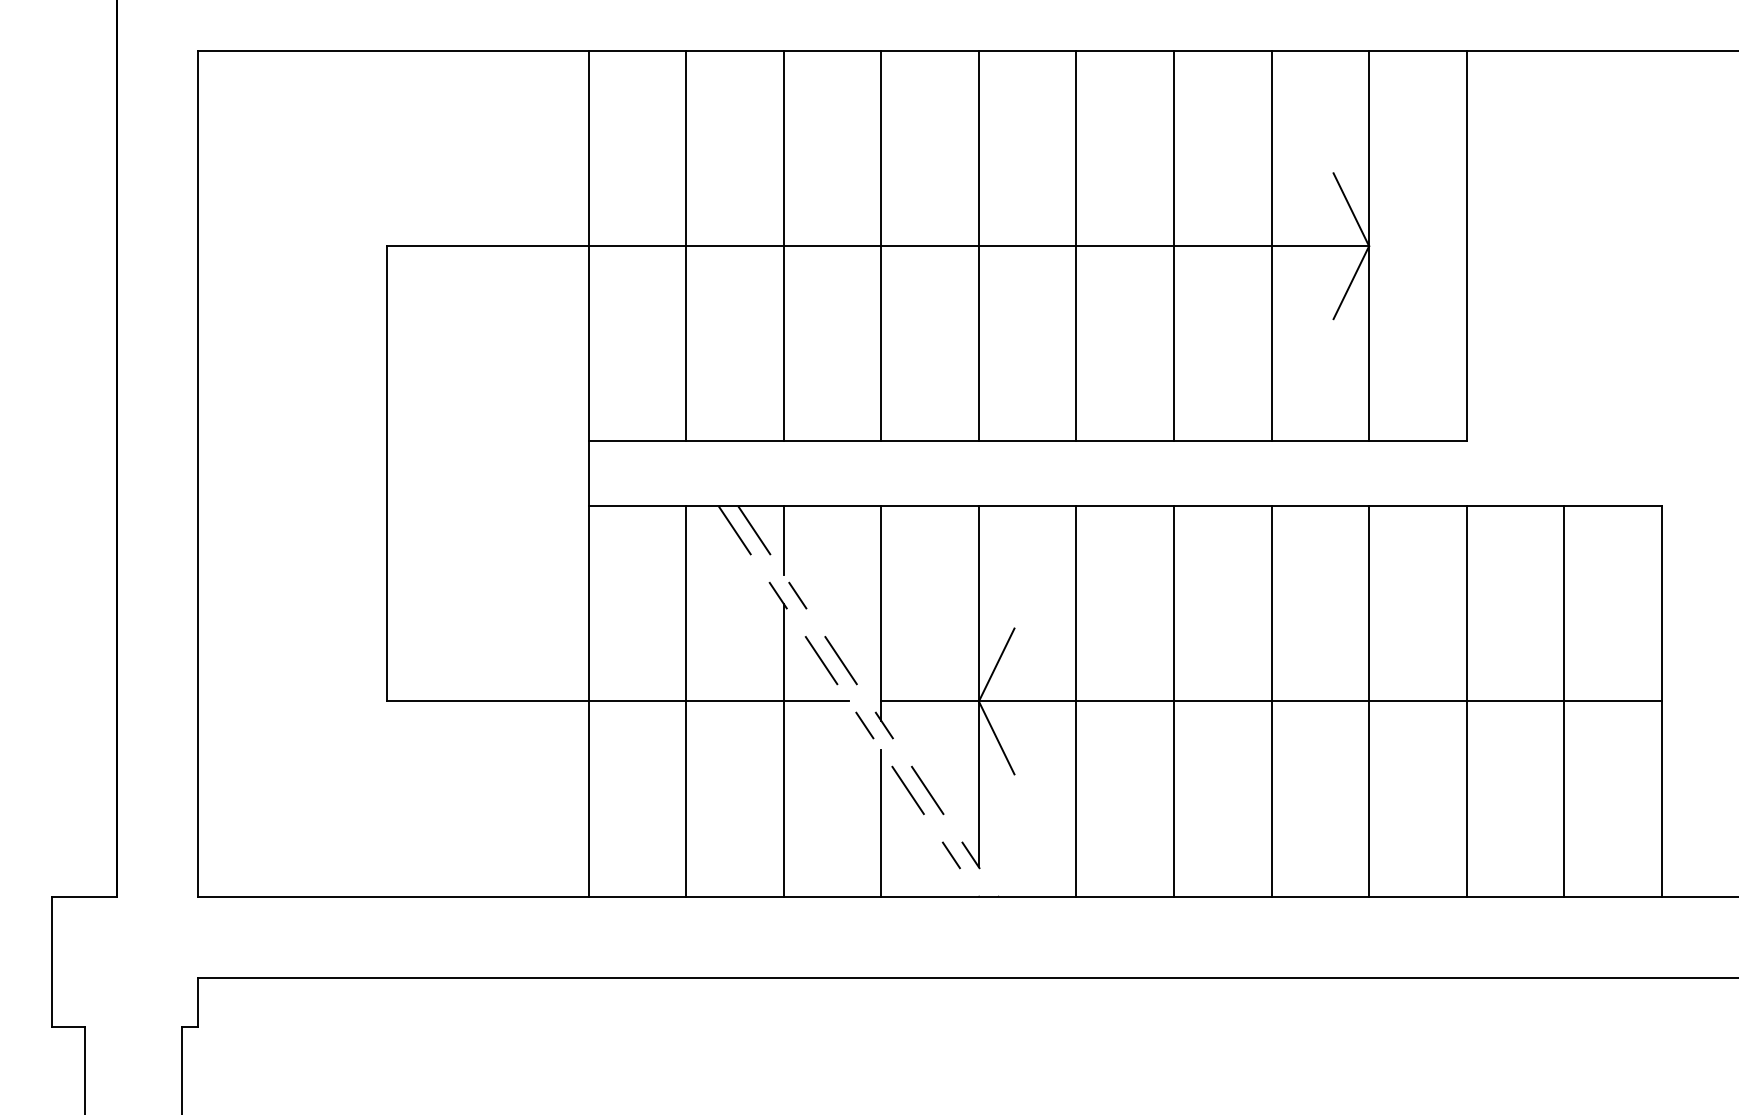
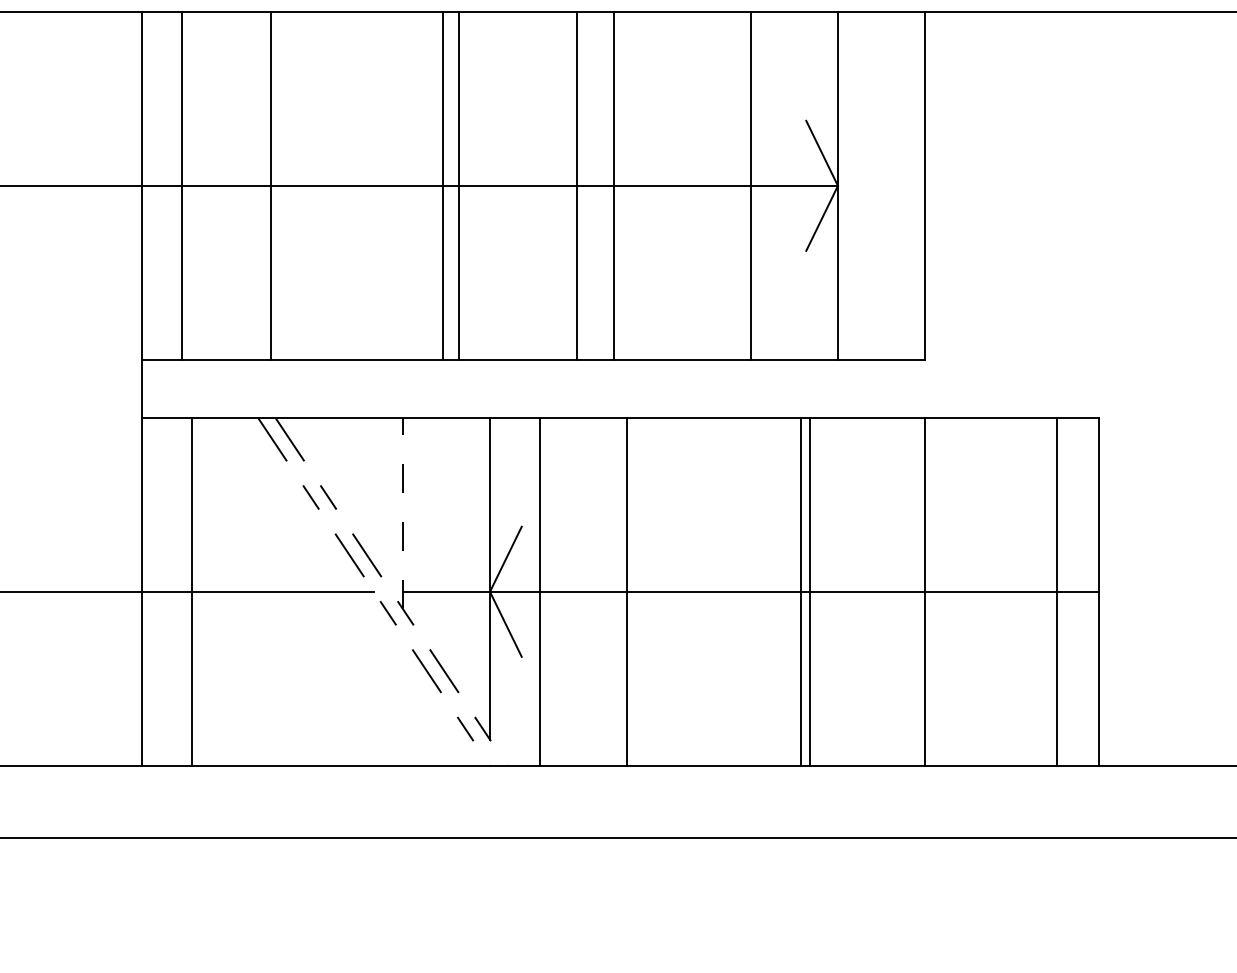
line: (686, 246) -> (182, 186), moved
line: (783, 246) -> (271, 186), moved
line: (881, 246) -> (459, 186), moved
line: (978, 246) -> (442, 186), moved
line: (1174, 246) -> (614, 186), moved
line: (783, 540) -> (315, 448), removed
line: (881, 613) -> (403, 513), solid -> dashed
line: (686, 701) -> (191, 591), moved
line: (1076, 701) -> (540, 591), moved
line: (1174, 701) -> (627, 591), moved
line: (1271, 701) -> (809, 591), moved
line: (1369, 701) -> (800, 591), moved
line: (1564, 701) -> (1056, 591), moved
line: (783, 749) -> (315, 634), removed
line: (881, 823) -> (403, 700), removed

